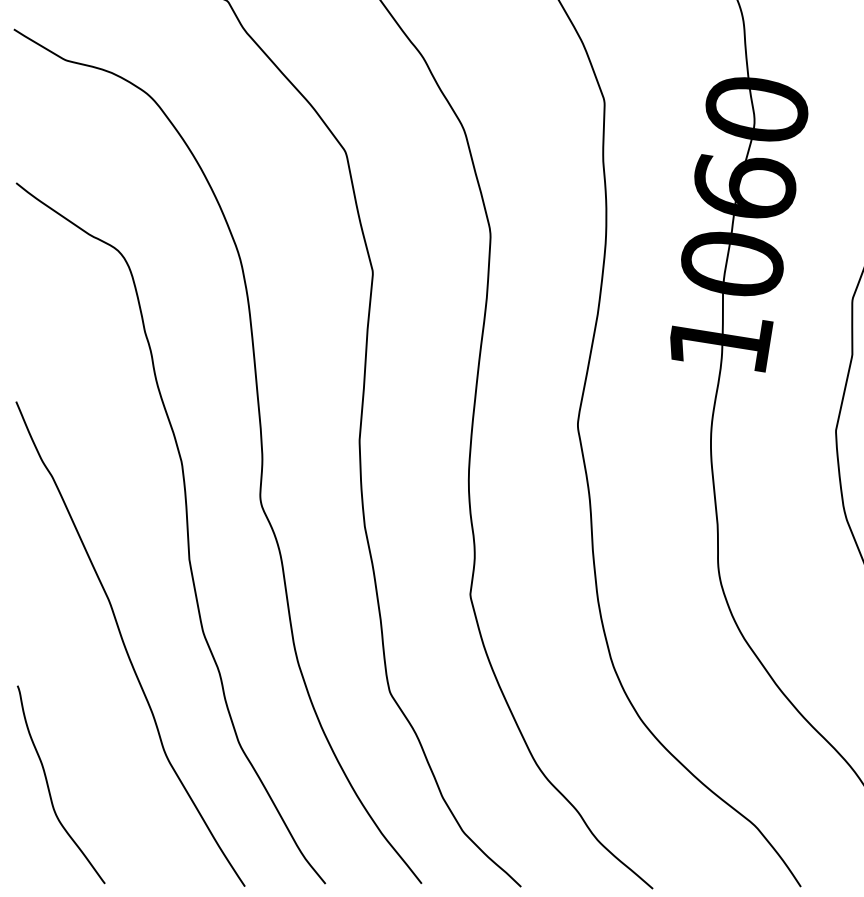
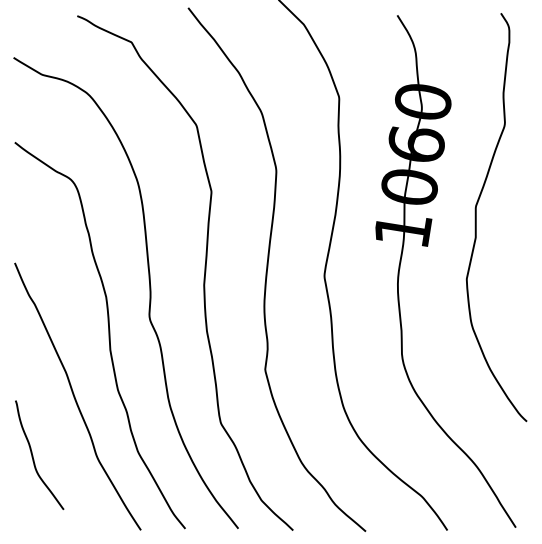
curve: (49, 785) -> (33, 455), moved

